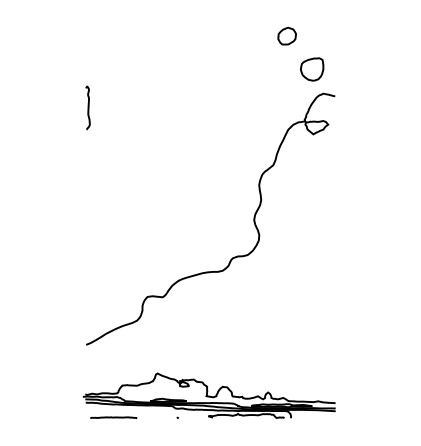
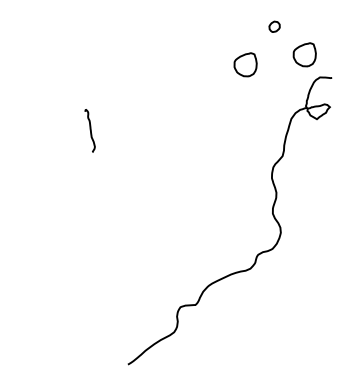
part: (286, 35) -> (273, 26), size x0.6
part: (252, 69) -> (246, 65), added

